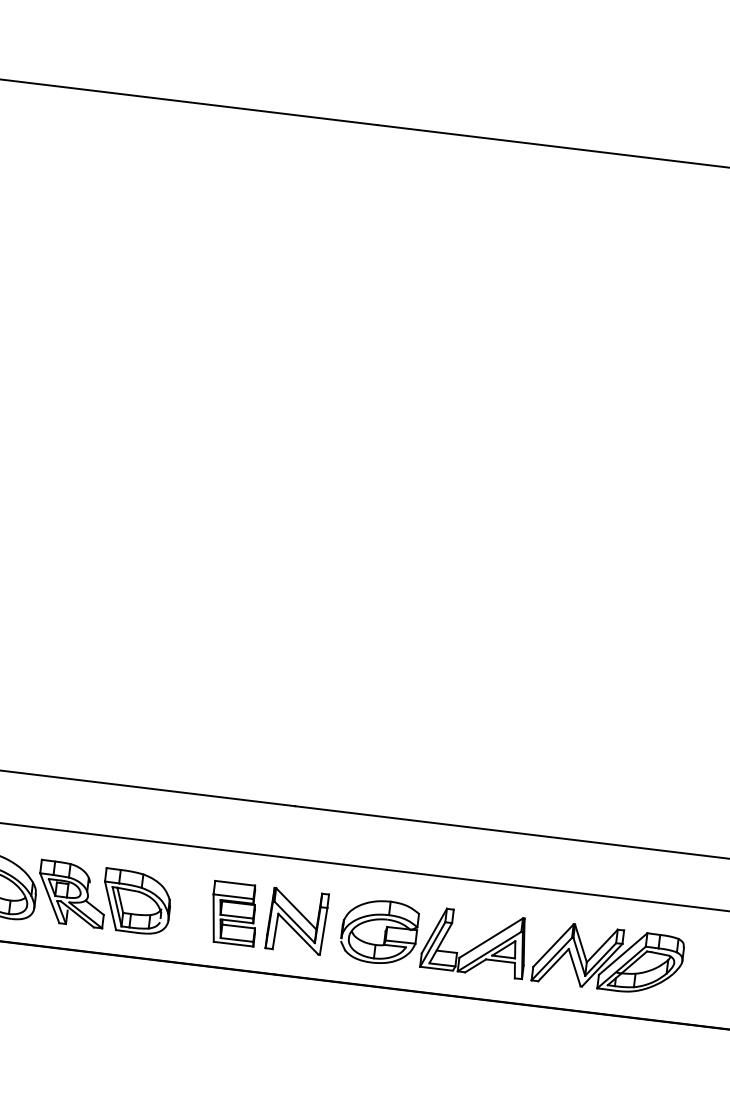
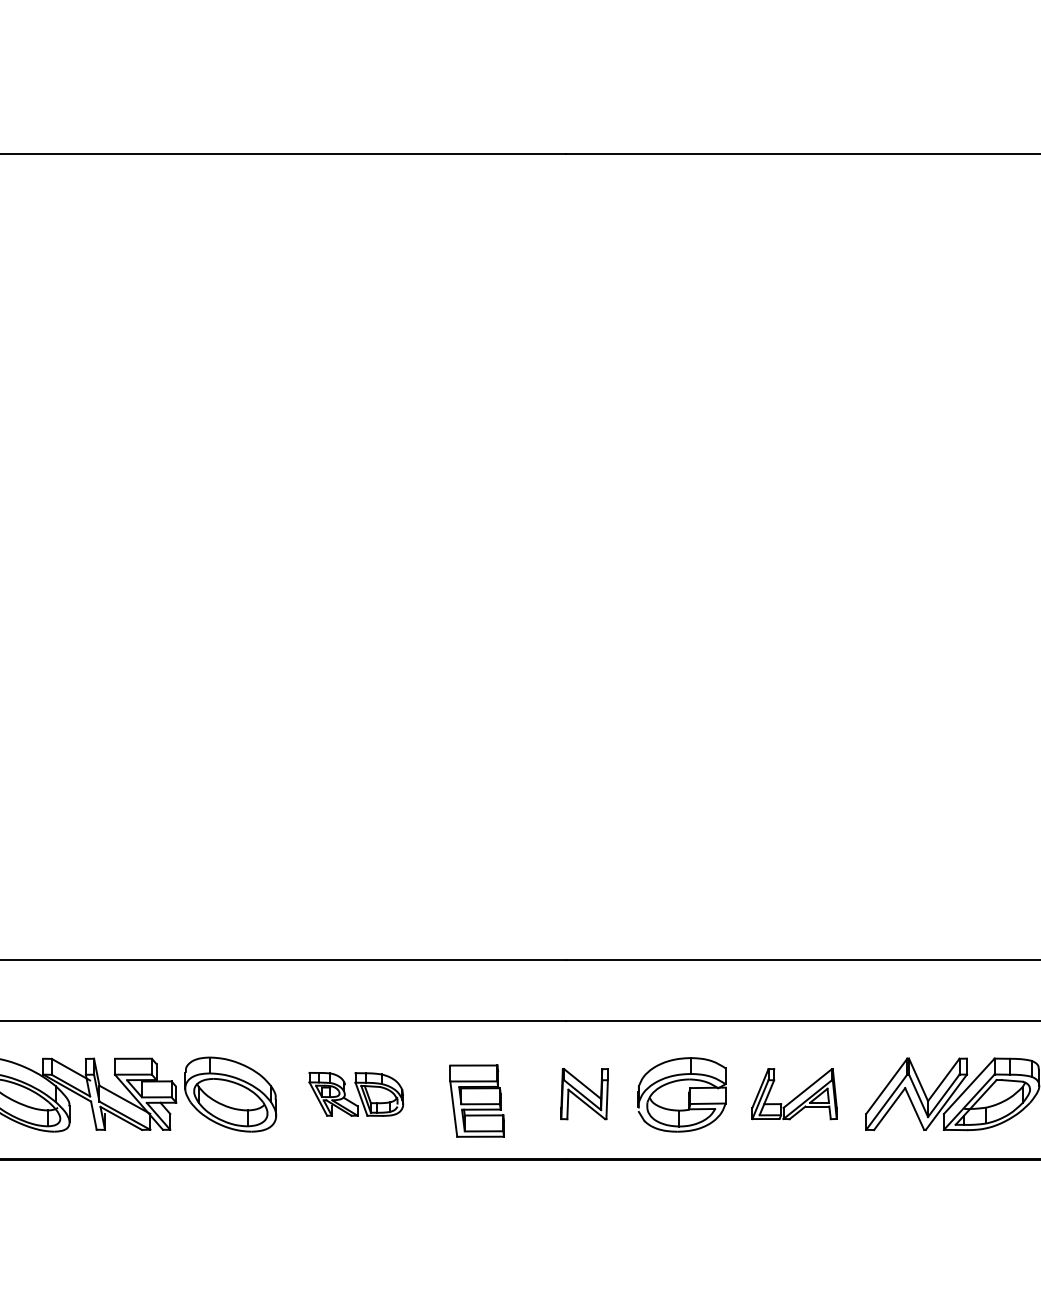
part: (104, 898) -> (356, 1094), size x0.6
part: (233, 913) -> (476, 1100), moved
part: (297, 920) -> (584, 1093), size x0.7
part: (474, 942) -> (794, 1093), size x0.7

